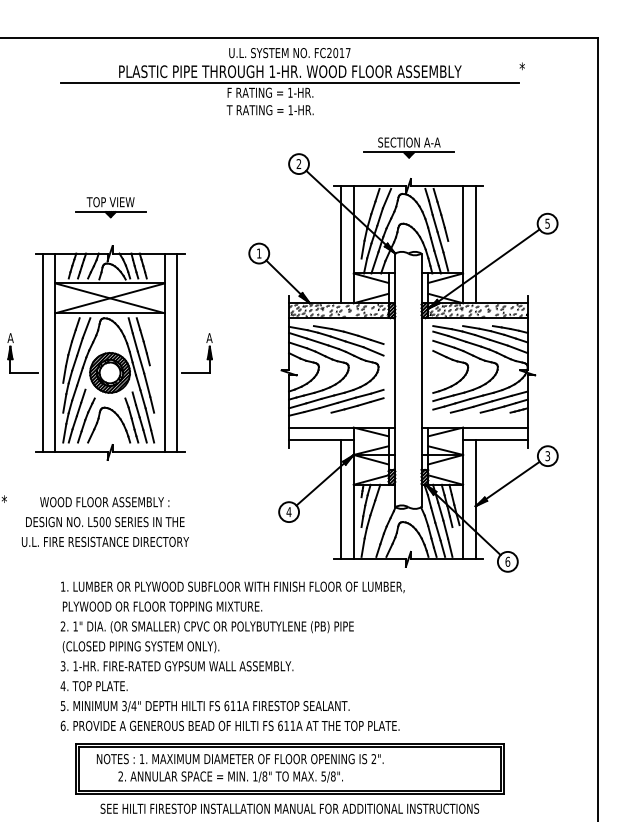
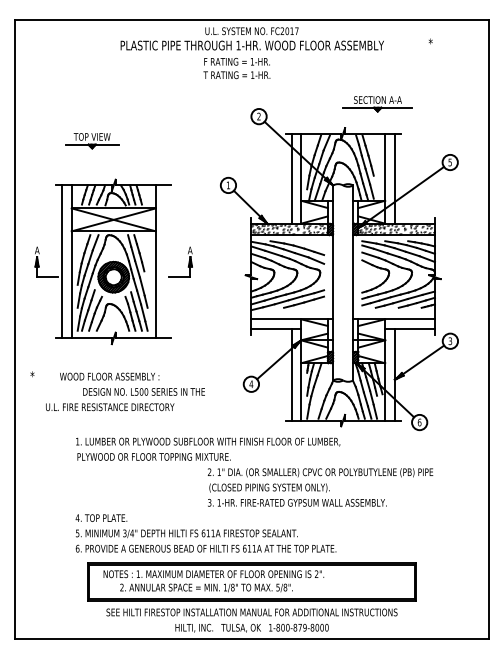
line: (289, 83) -> (251, 54), removed
part: (408, 148) -> (377, 104), moved
part: (111, 208) -> (92, 141), moved
line: (177, 352) -> (165, 261), removed
text: (104, 521) -> (143, 391), moved
text: (207, 646) -> (320, 487), moved

